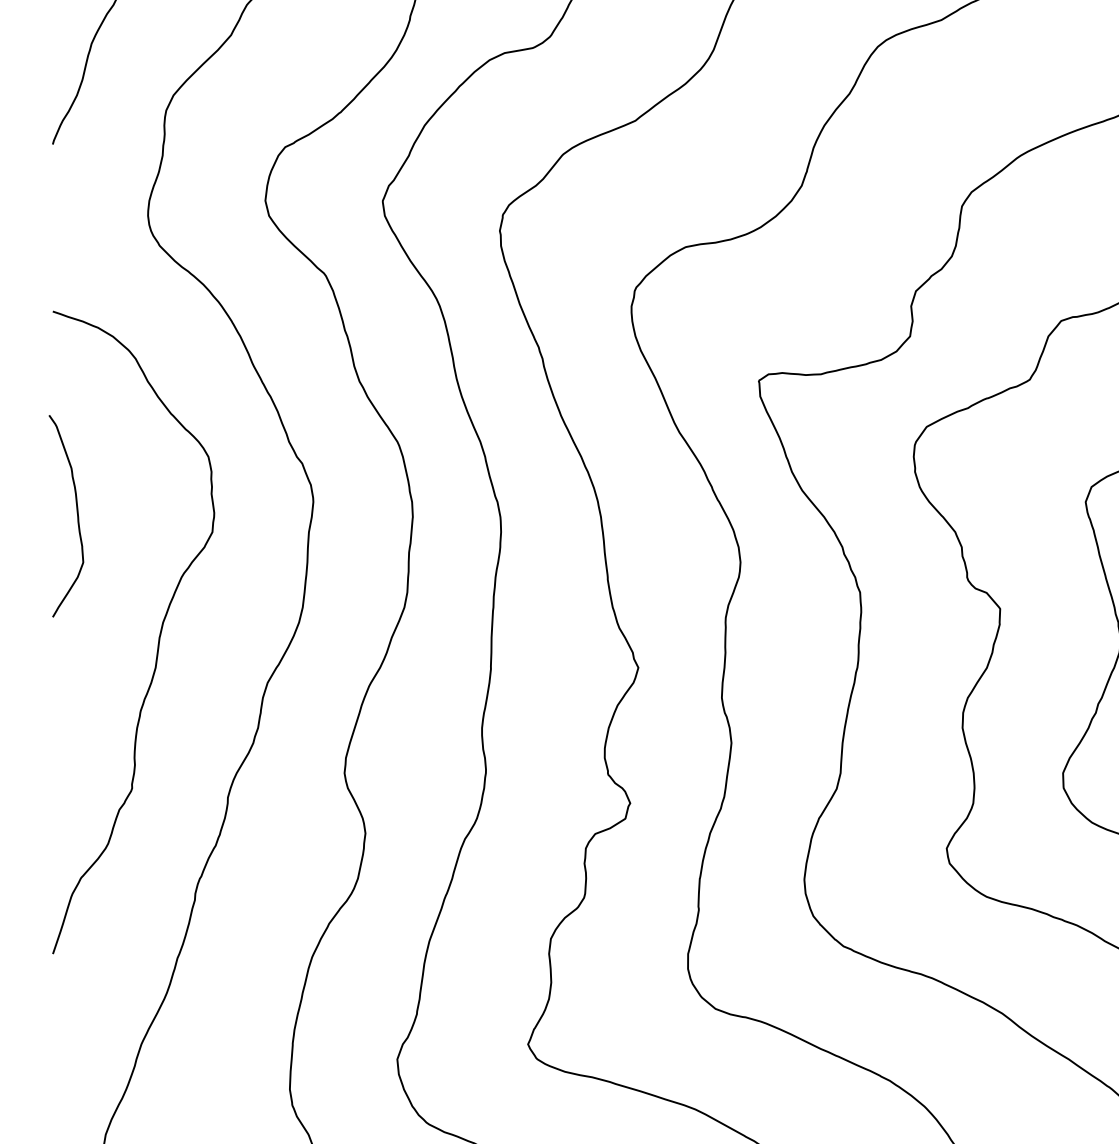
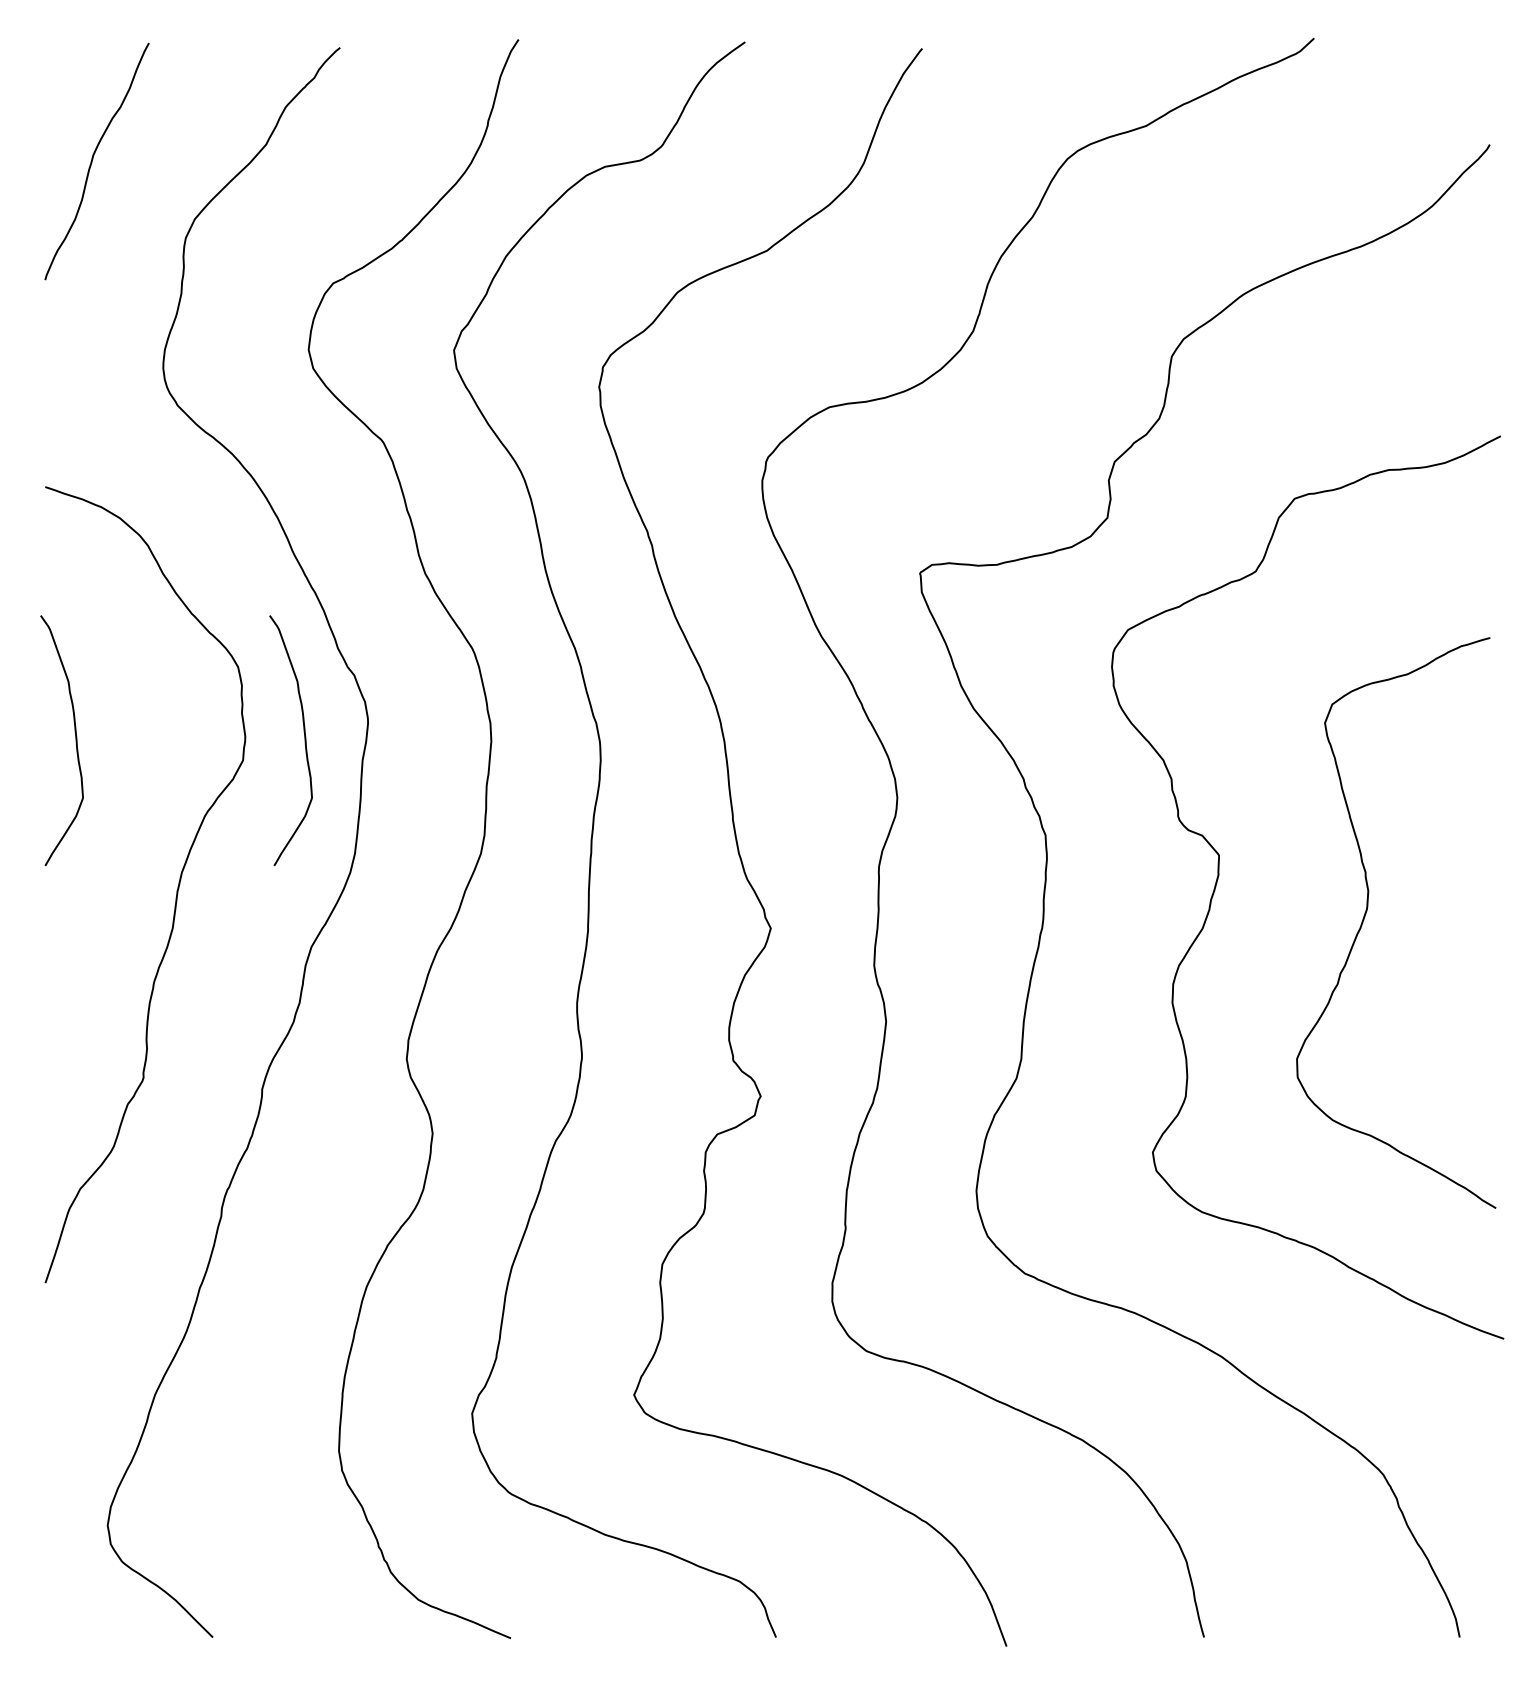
curve: (262, 516) -> (304, 740), added

